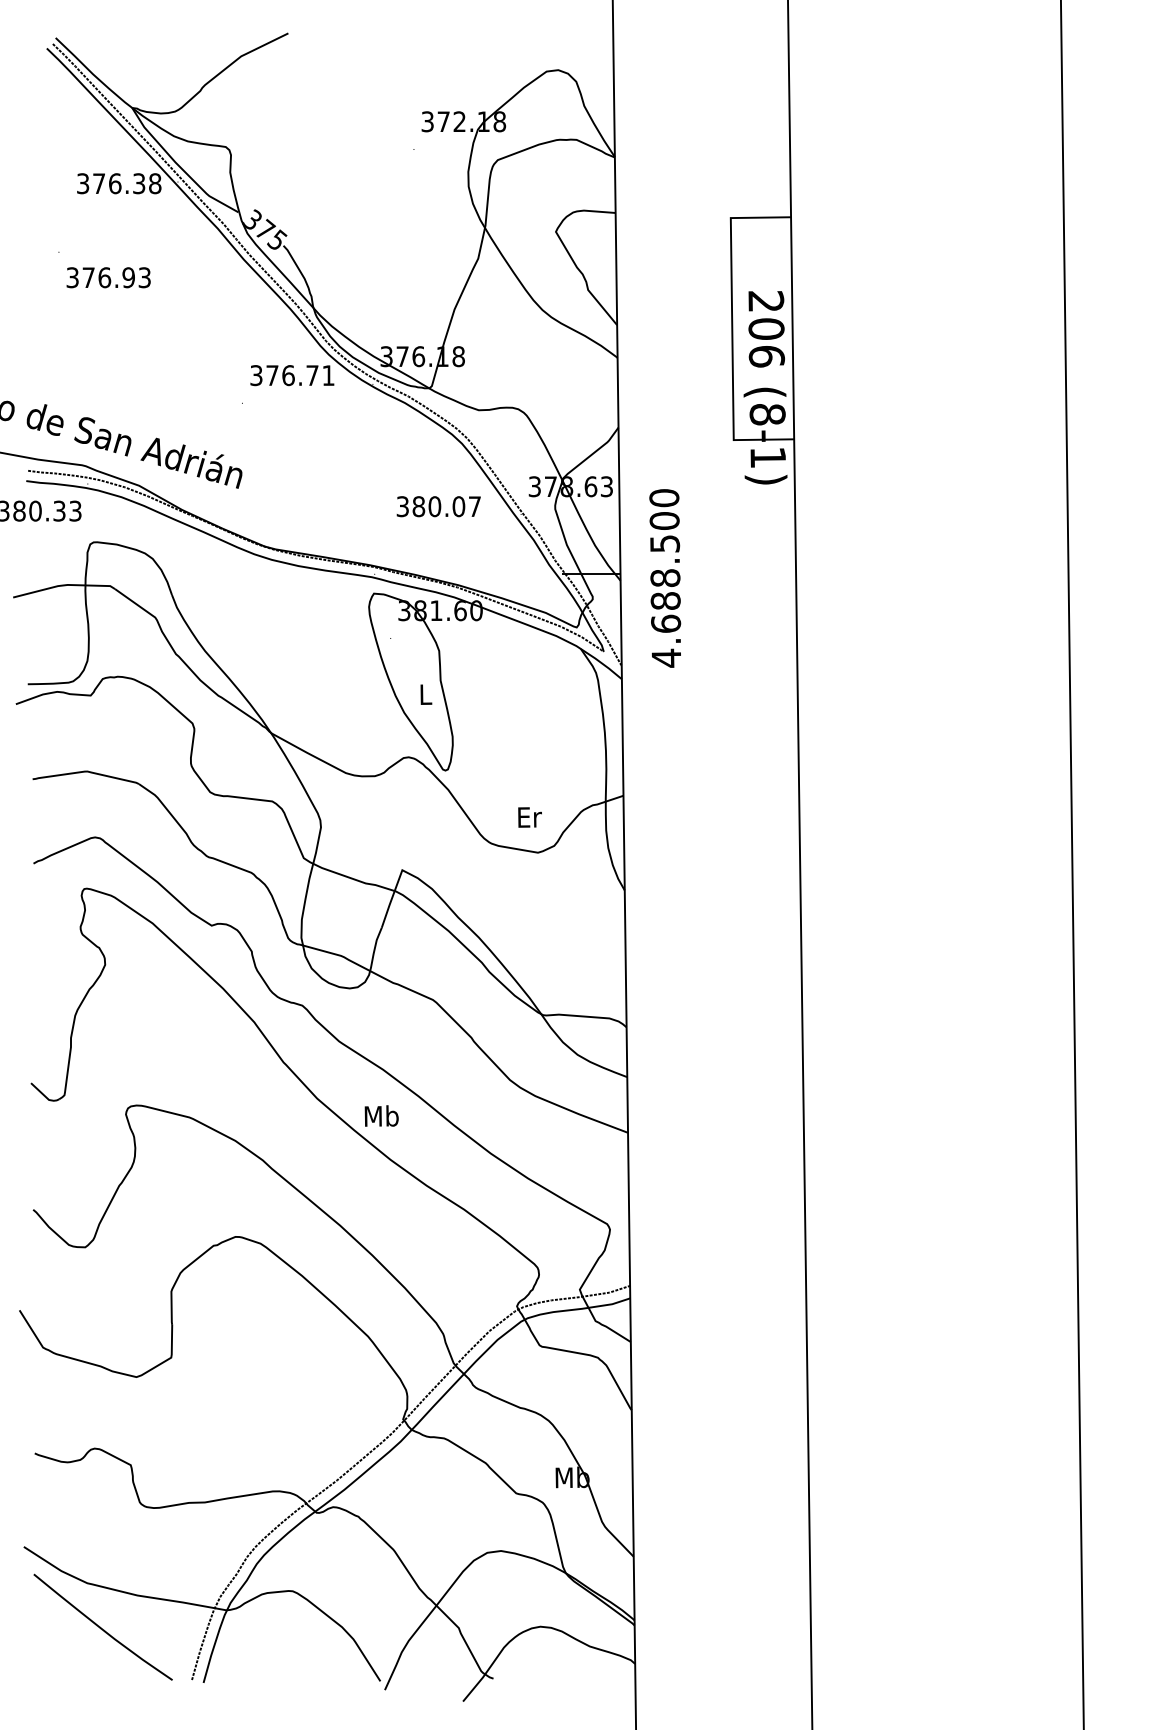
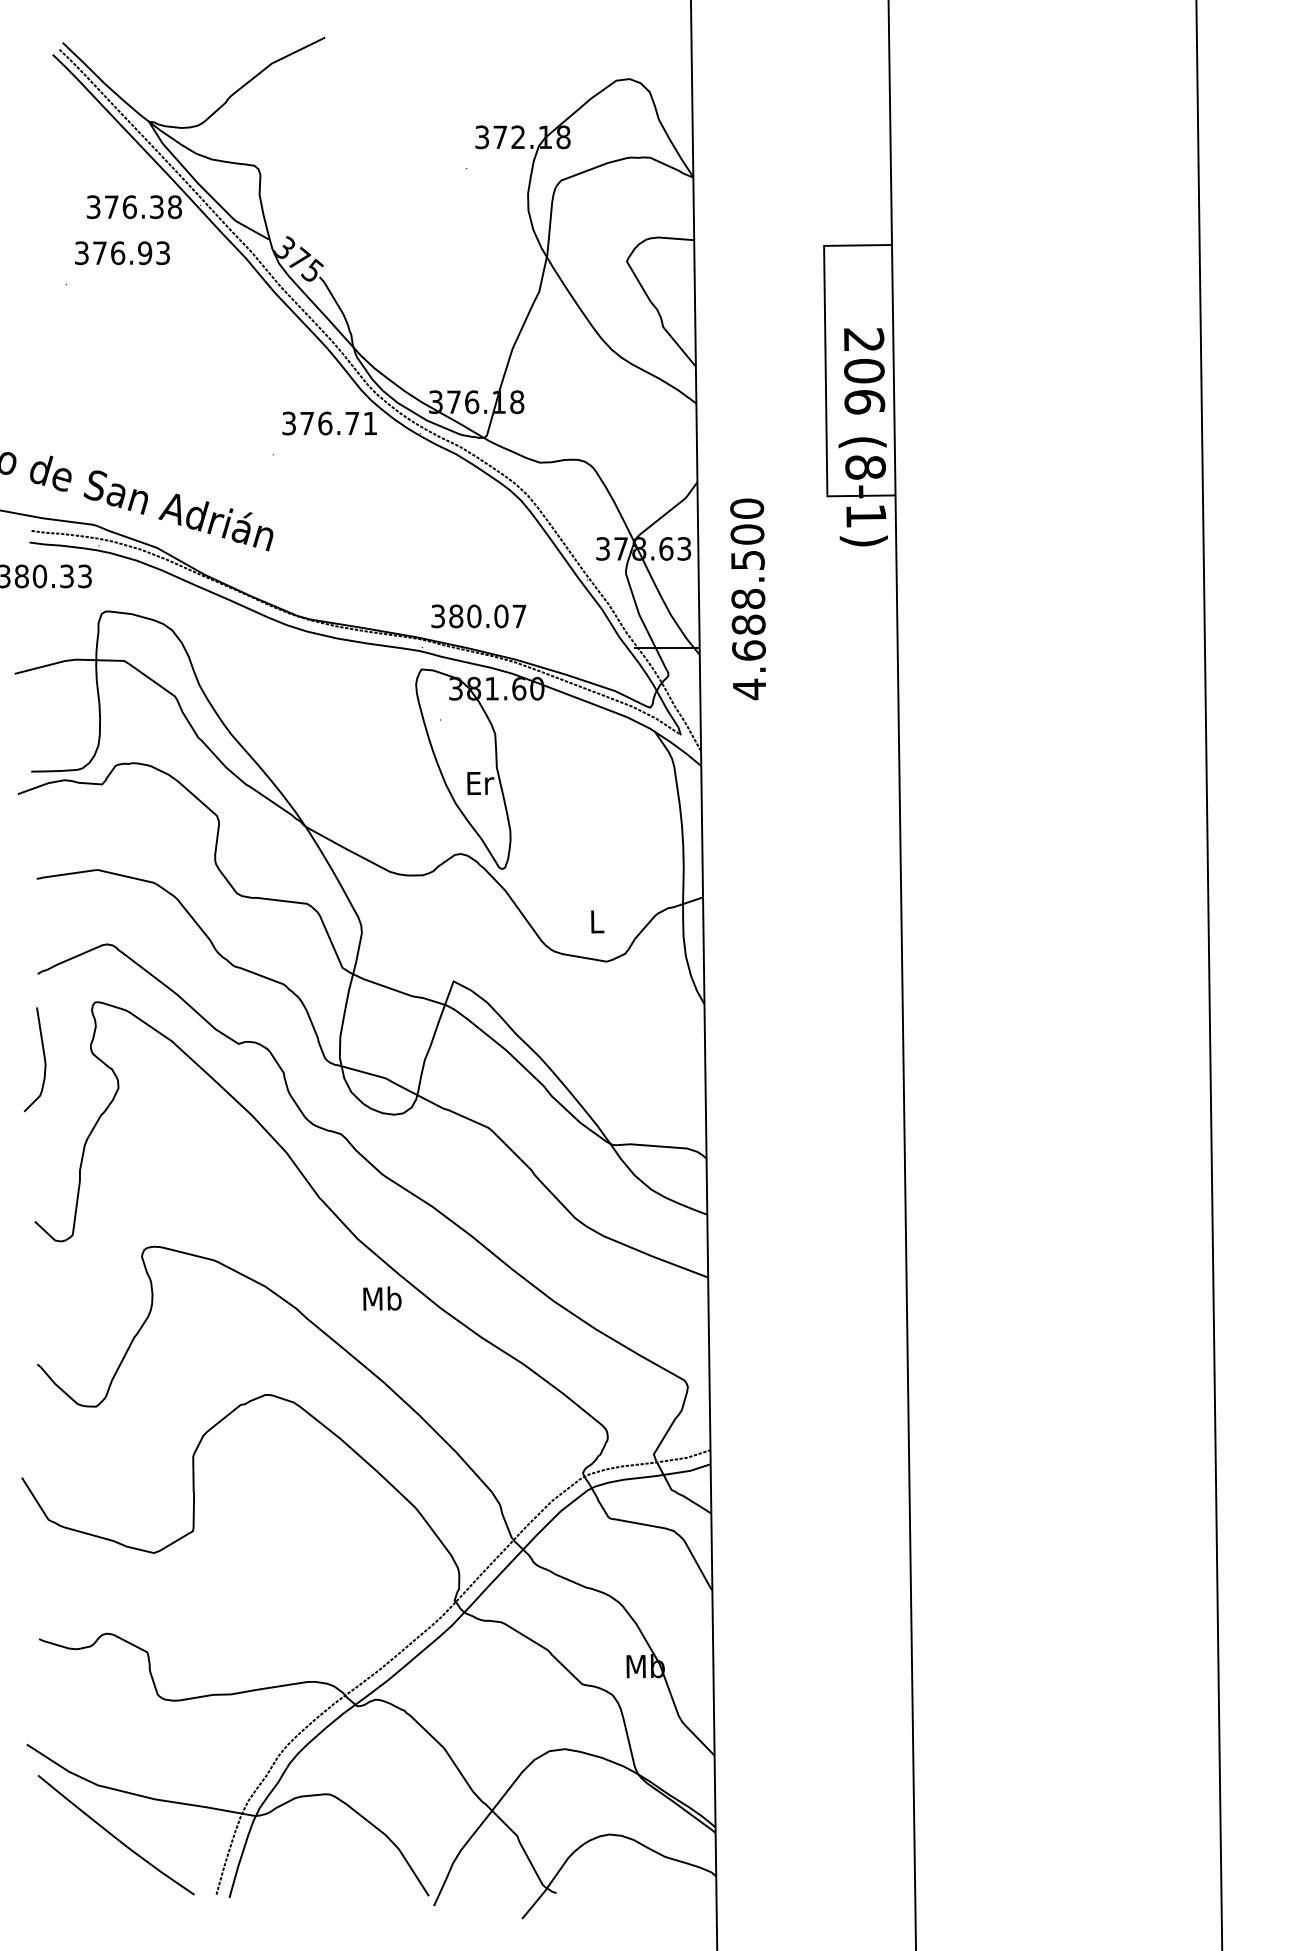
text: (108, 278) -> (122, 253), moved
text: (438, 506) -> (478, 616), moved
text: (664, 578) -> (747, 599), moved
text: (426, 694) -> (480, 783), L -> Er
text: (529, 817) -> (597, 921), Er -> L
curve: (38, 937) -> (43, 1057), added
text: (381, 1115) -> (382, 1298), moved

